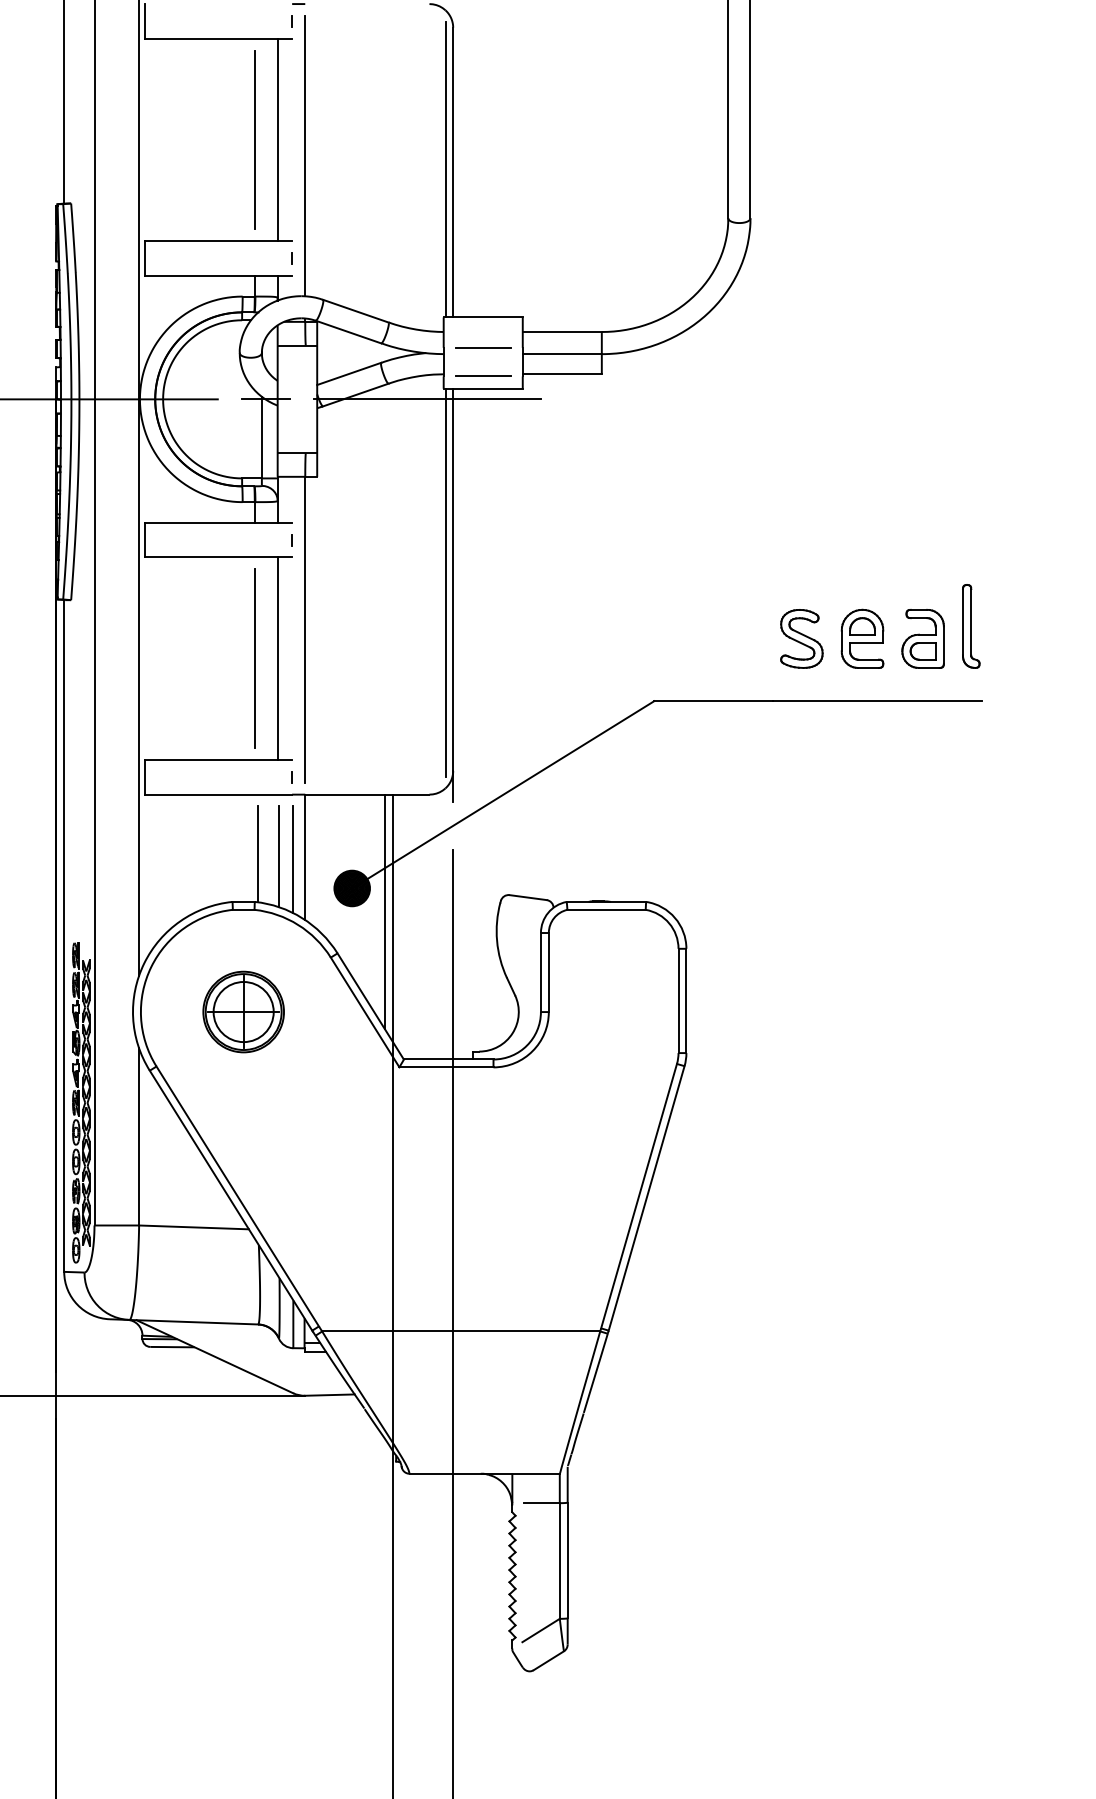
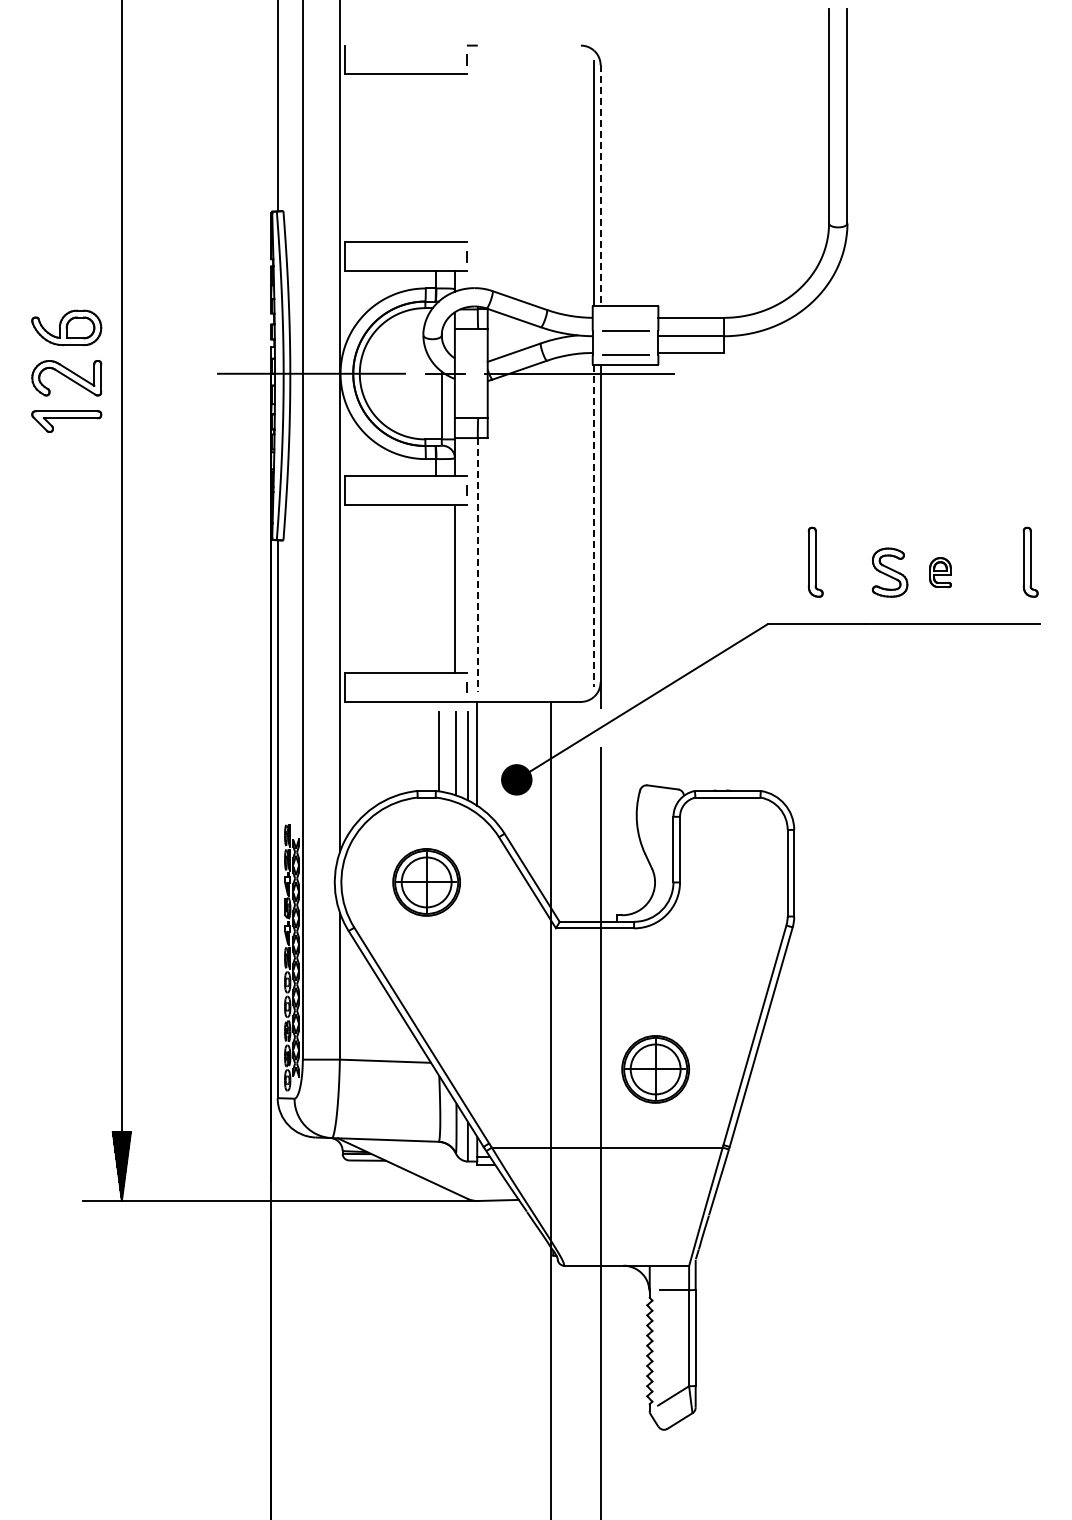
line: (254, 140) -> (435, 158), removed
line: (277, 140) -> (454, 158), removed
line: (304, 155) -> (477, 171), removed
line: (453, 173) -> (600, 186), solid -> dashed
line: (445, 582) -> (594, 525), solid -> dashed
part: (712, 625) -> (815, 561), added
line: (304, 630) -> (477, 565), solid -> dashed
part: (862, 638) -> (940, 572), size x0.6
part: (922, 638) -> (990, 572), removed
line: (254, 657) -> (435, 588), removed
line: (385, 910) -> (544, 798), removed
part: (519, 1237) -> (655, 1069), added

